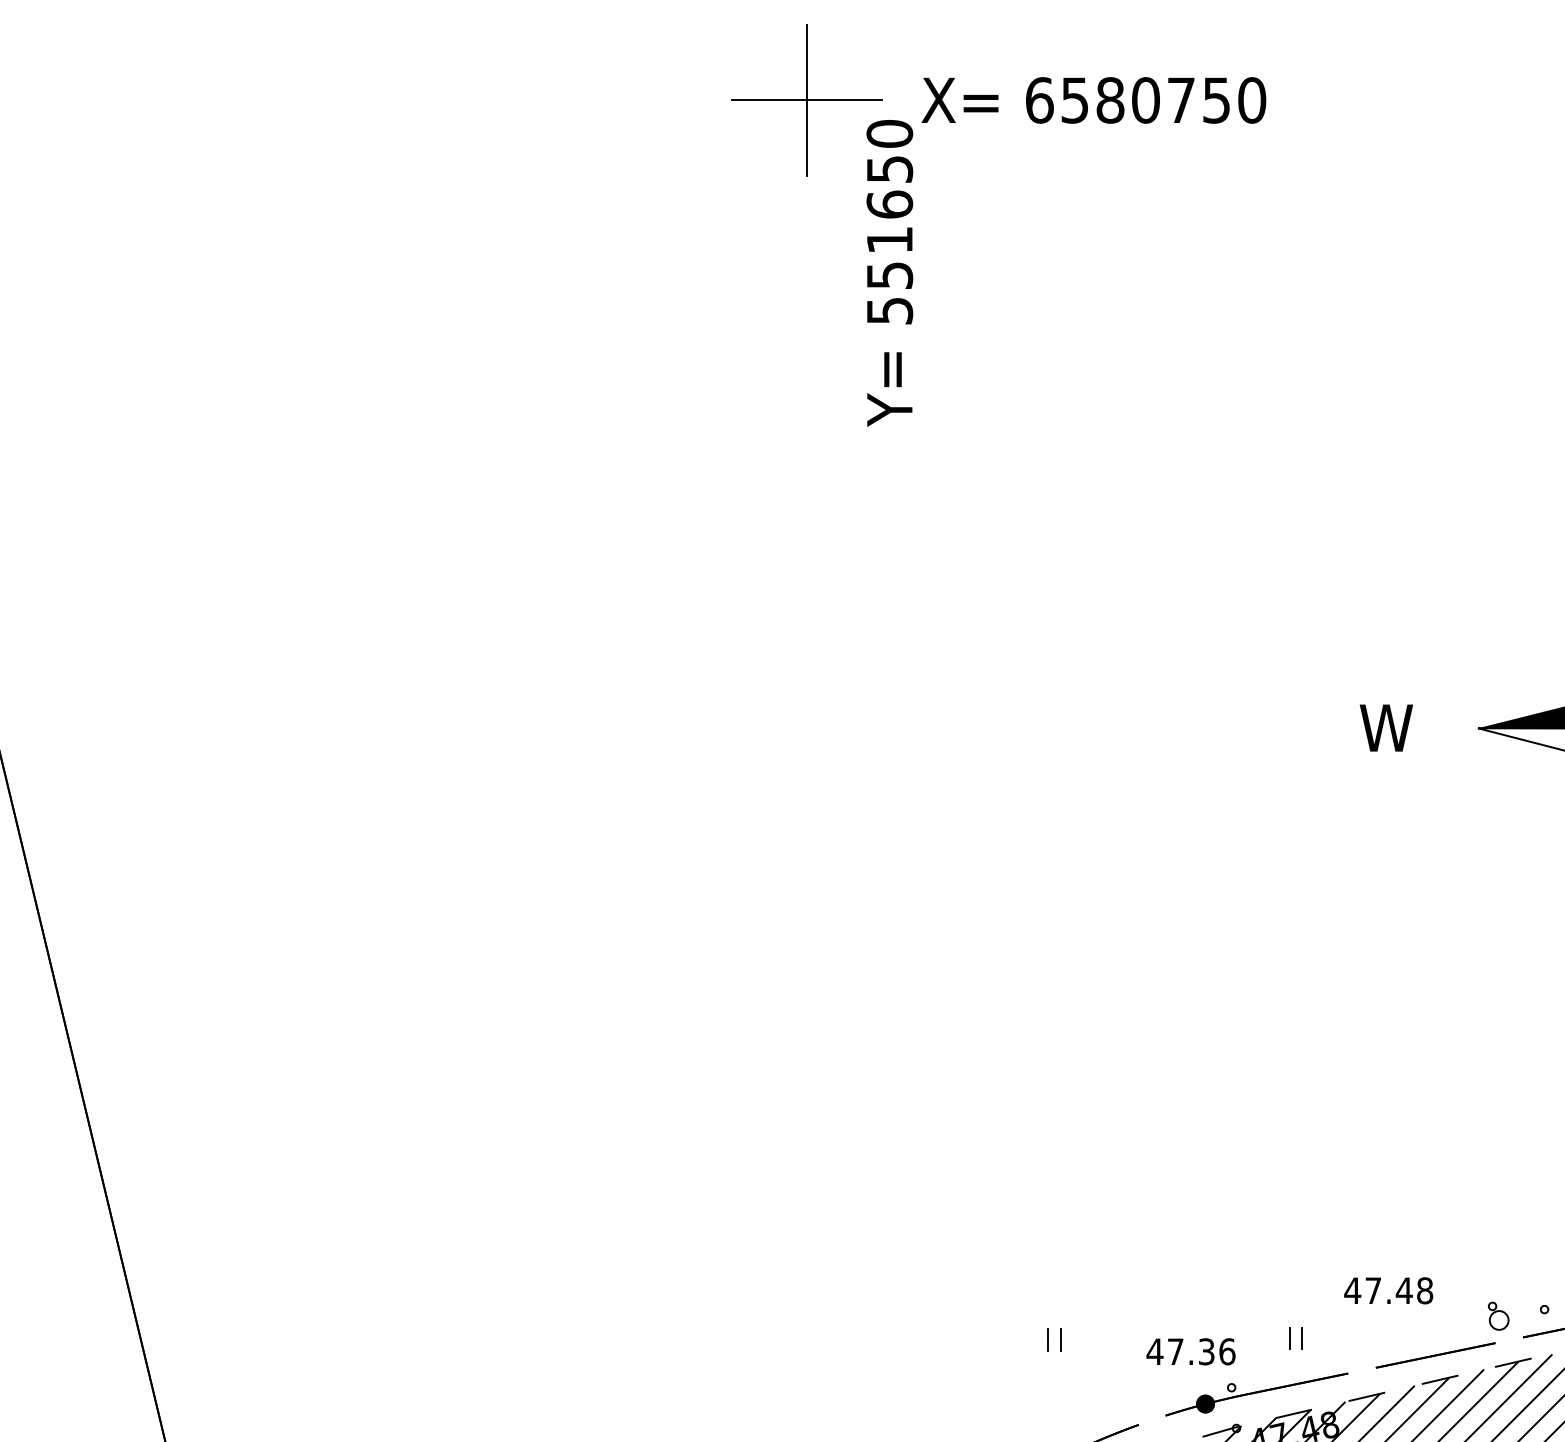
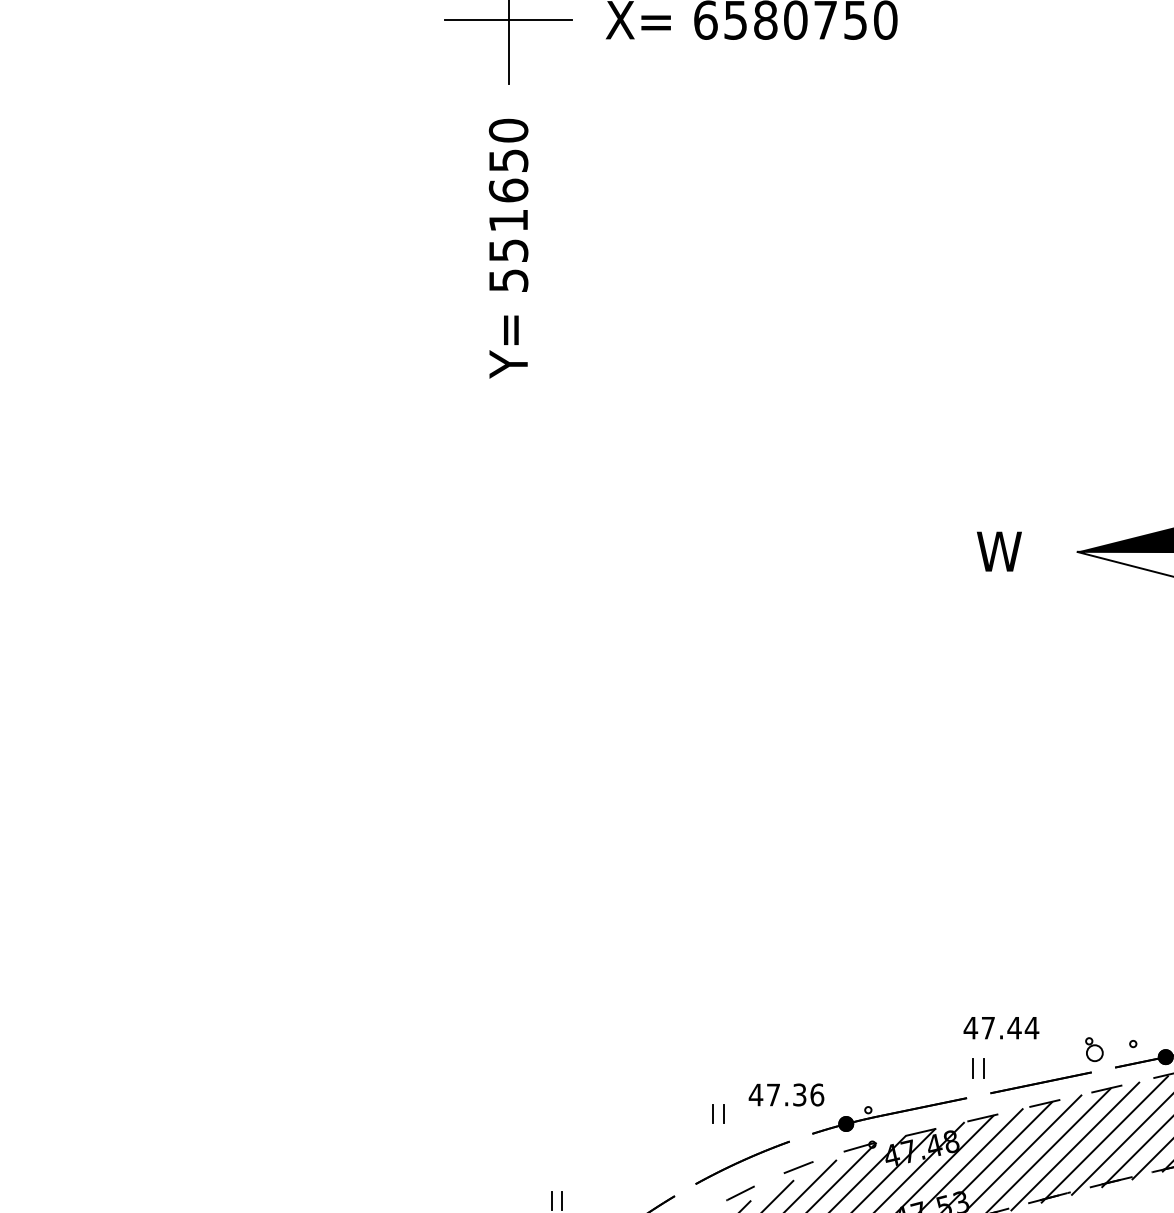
text: (889, 273) -> (508, 248), moved
text: (1424, 1290) -> (1031, 1027), 47.48 -> 47.44
part: (1295, 1338) -> (978, 1068), moved
part: (1054, 1339) -> (718, 1113), moved
text: (1190, 1351) -> (786, 1094), moved

